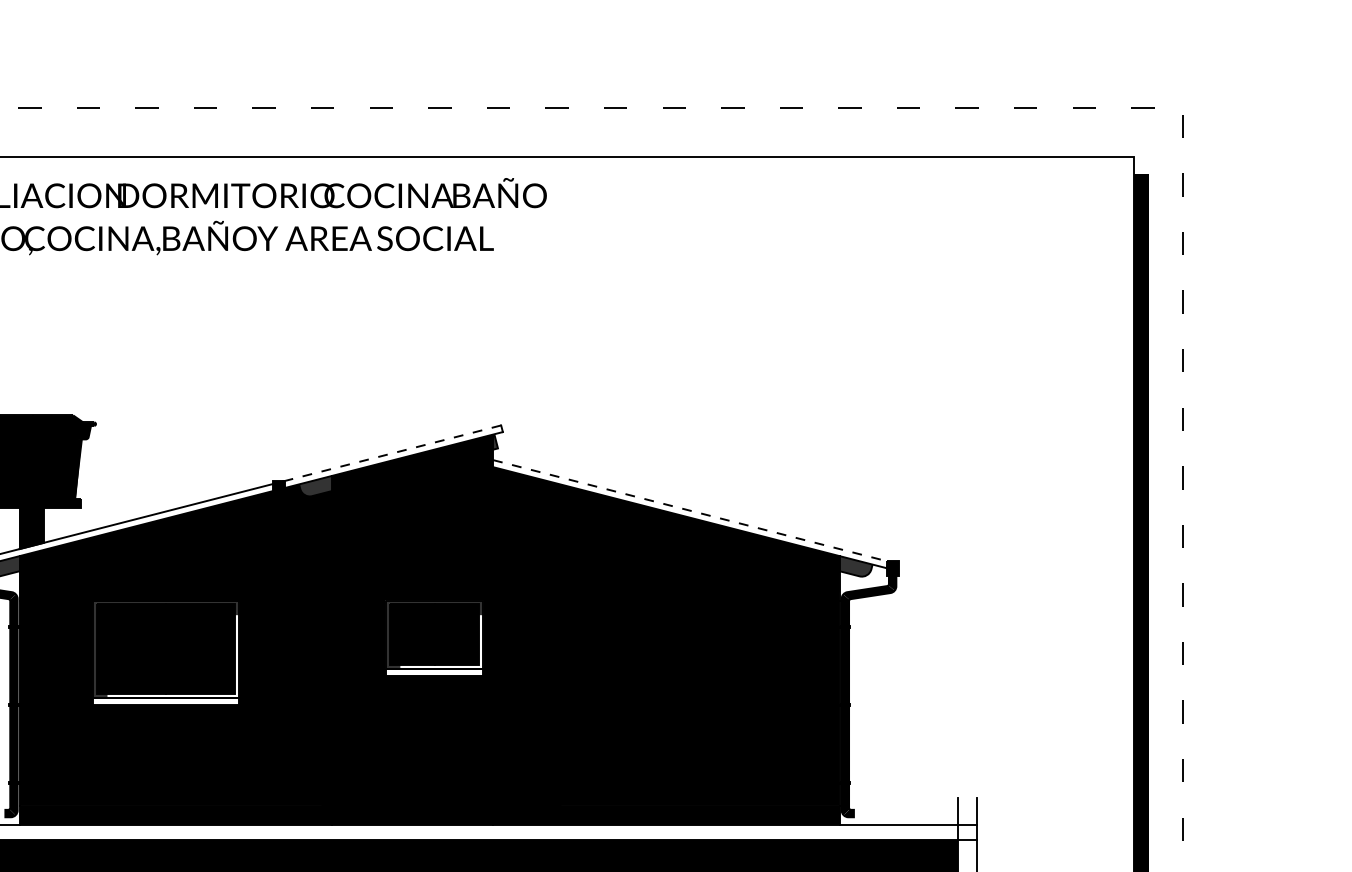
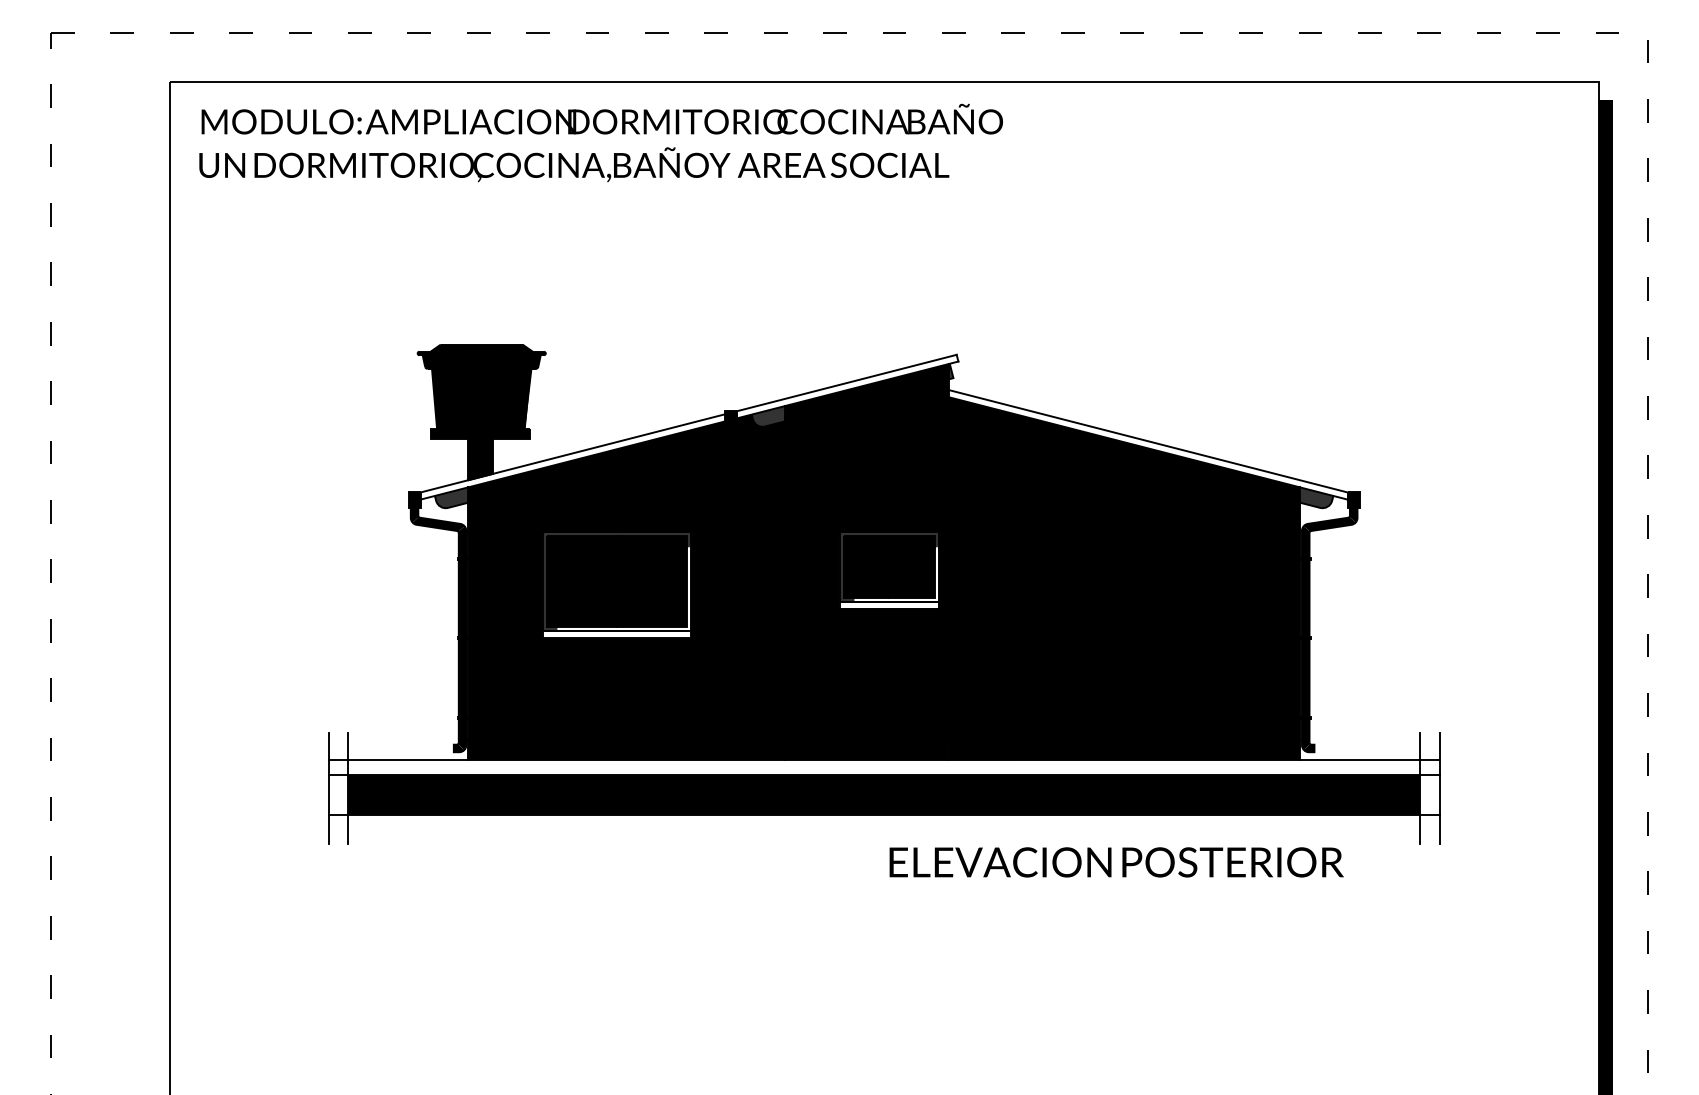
line: (391, 453) -> (845, 383), dashed -> solid
line: (691, 510) -> (1149, 441), dashed -> solid

